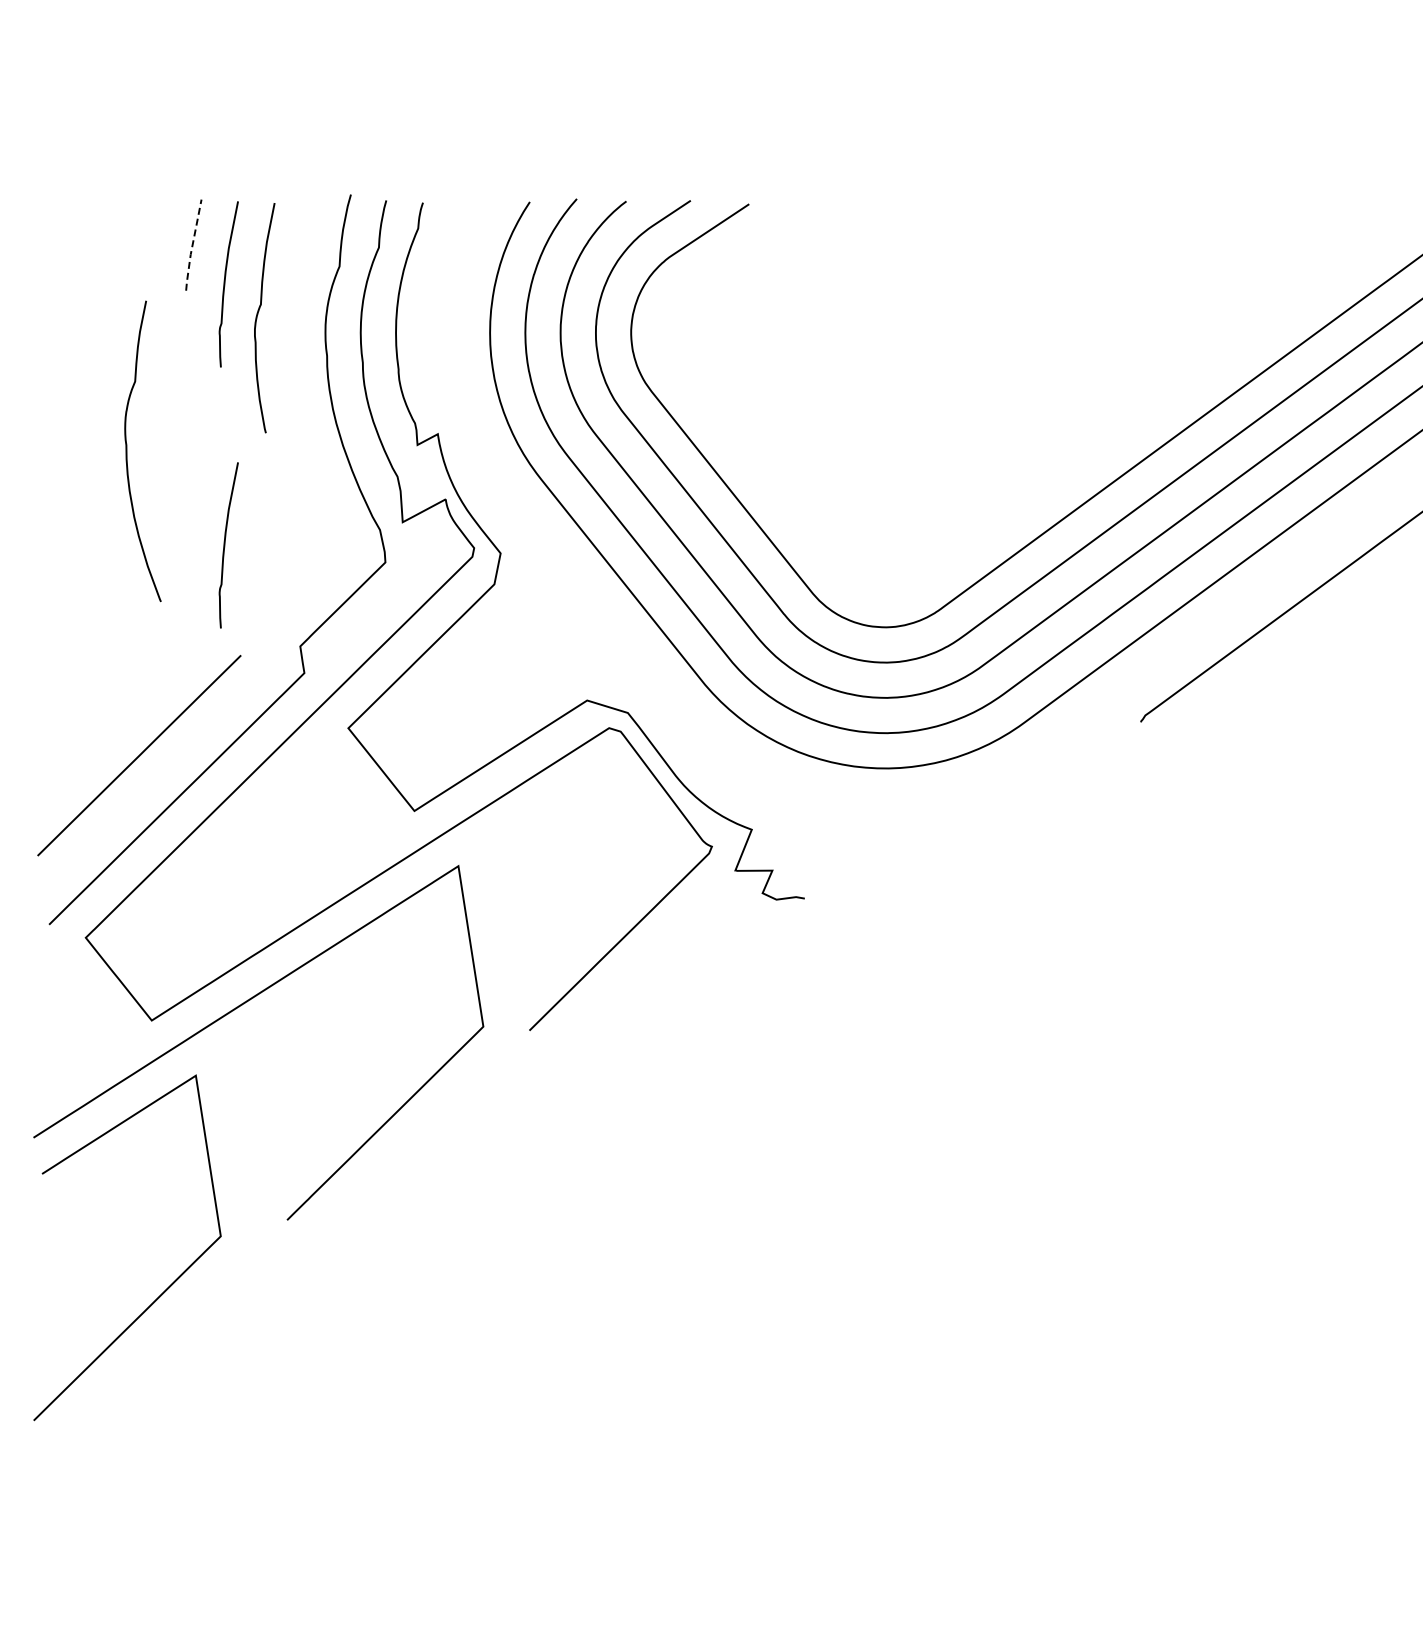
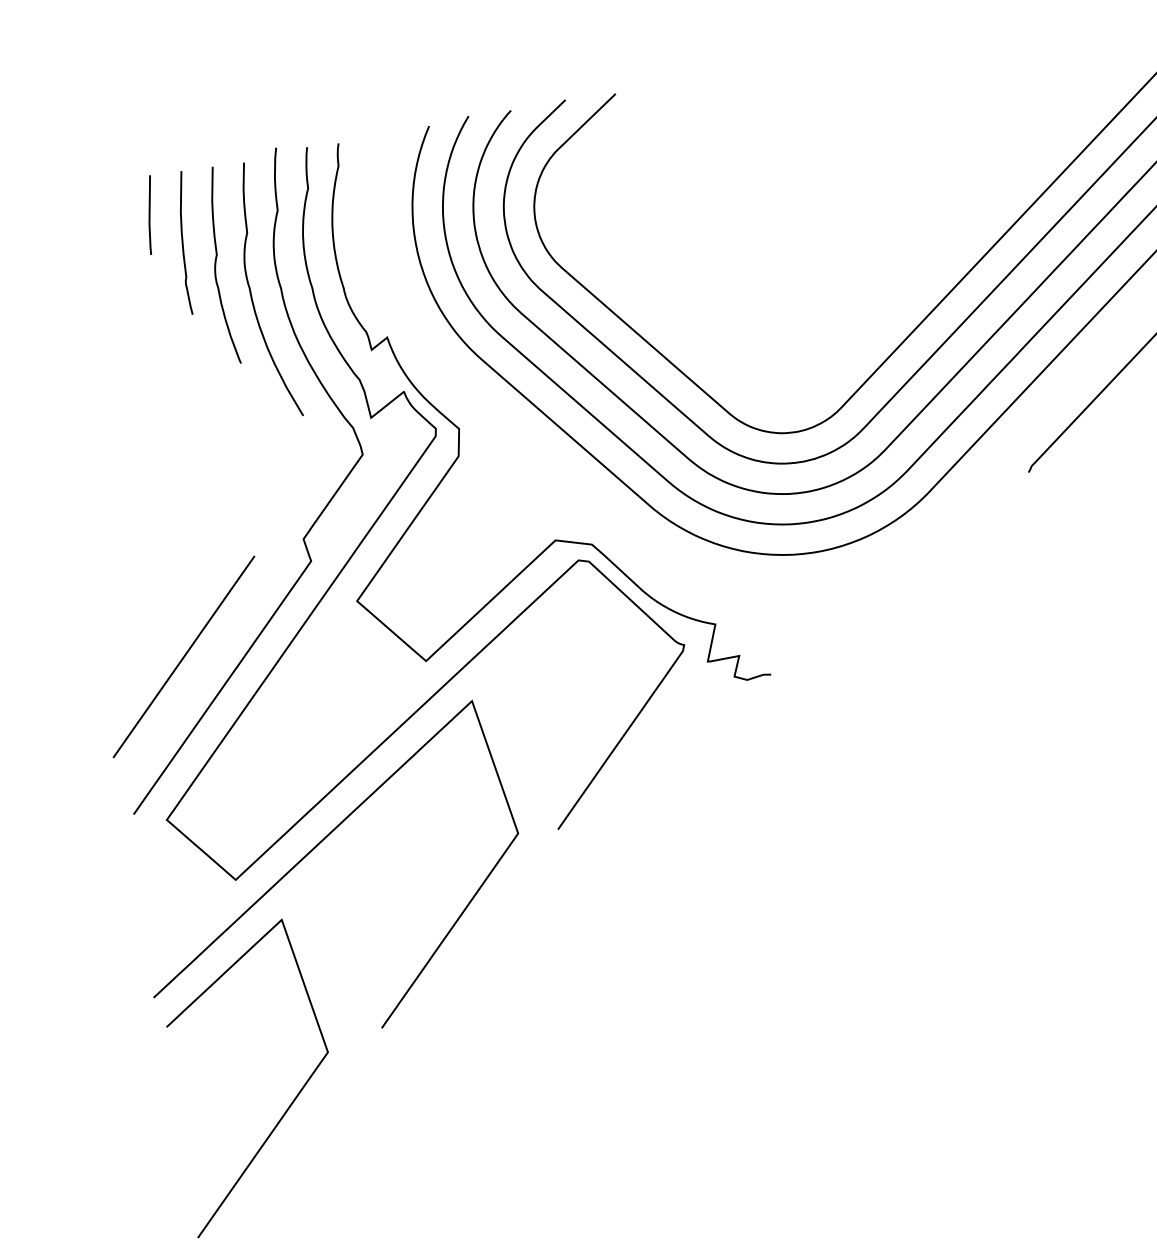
line: (192, 245) -> (149, 215), dashed -> solid
curve: (127, 451) -> (251, 293), moved
curve: (225, 545) -> (224, 465), removed

